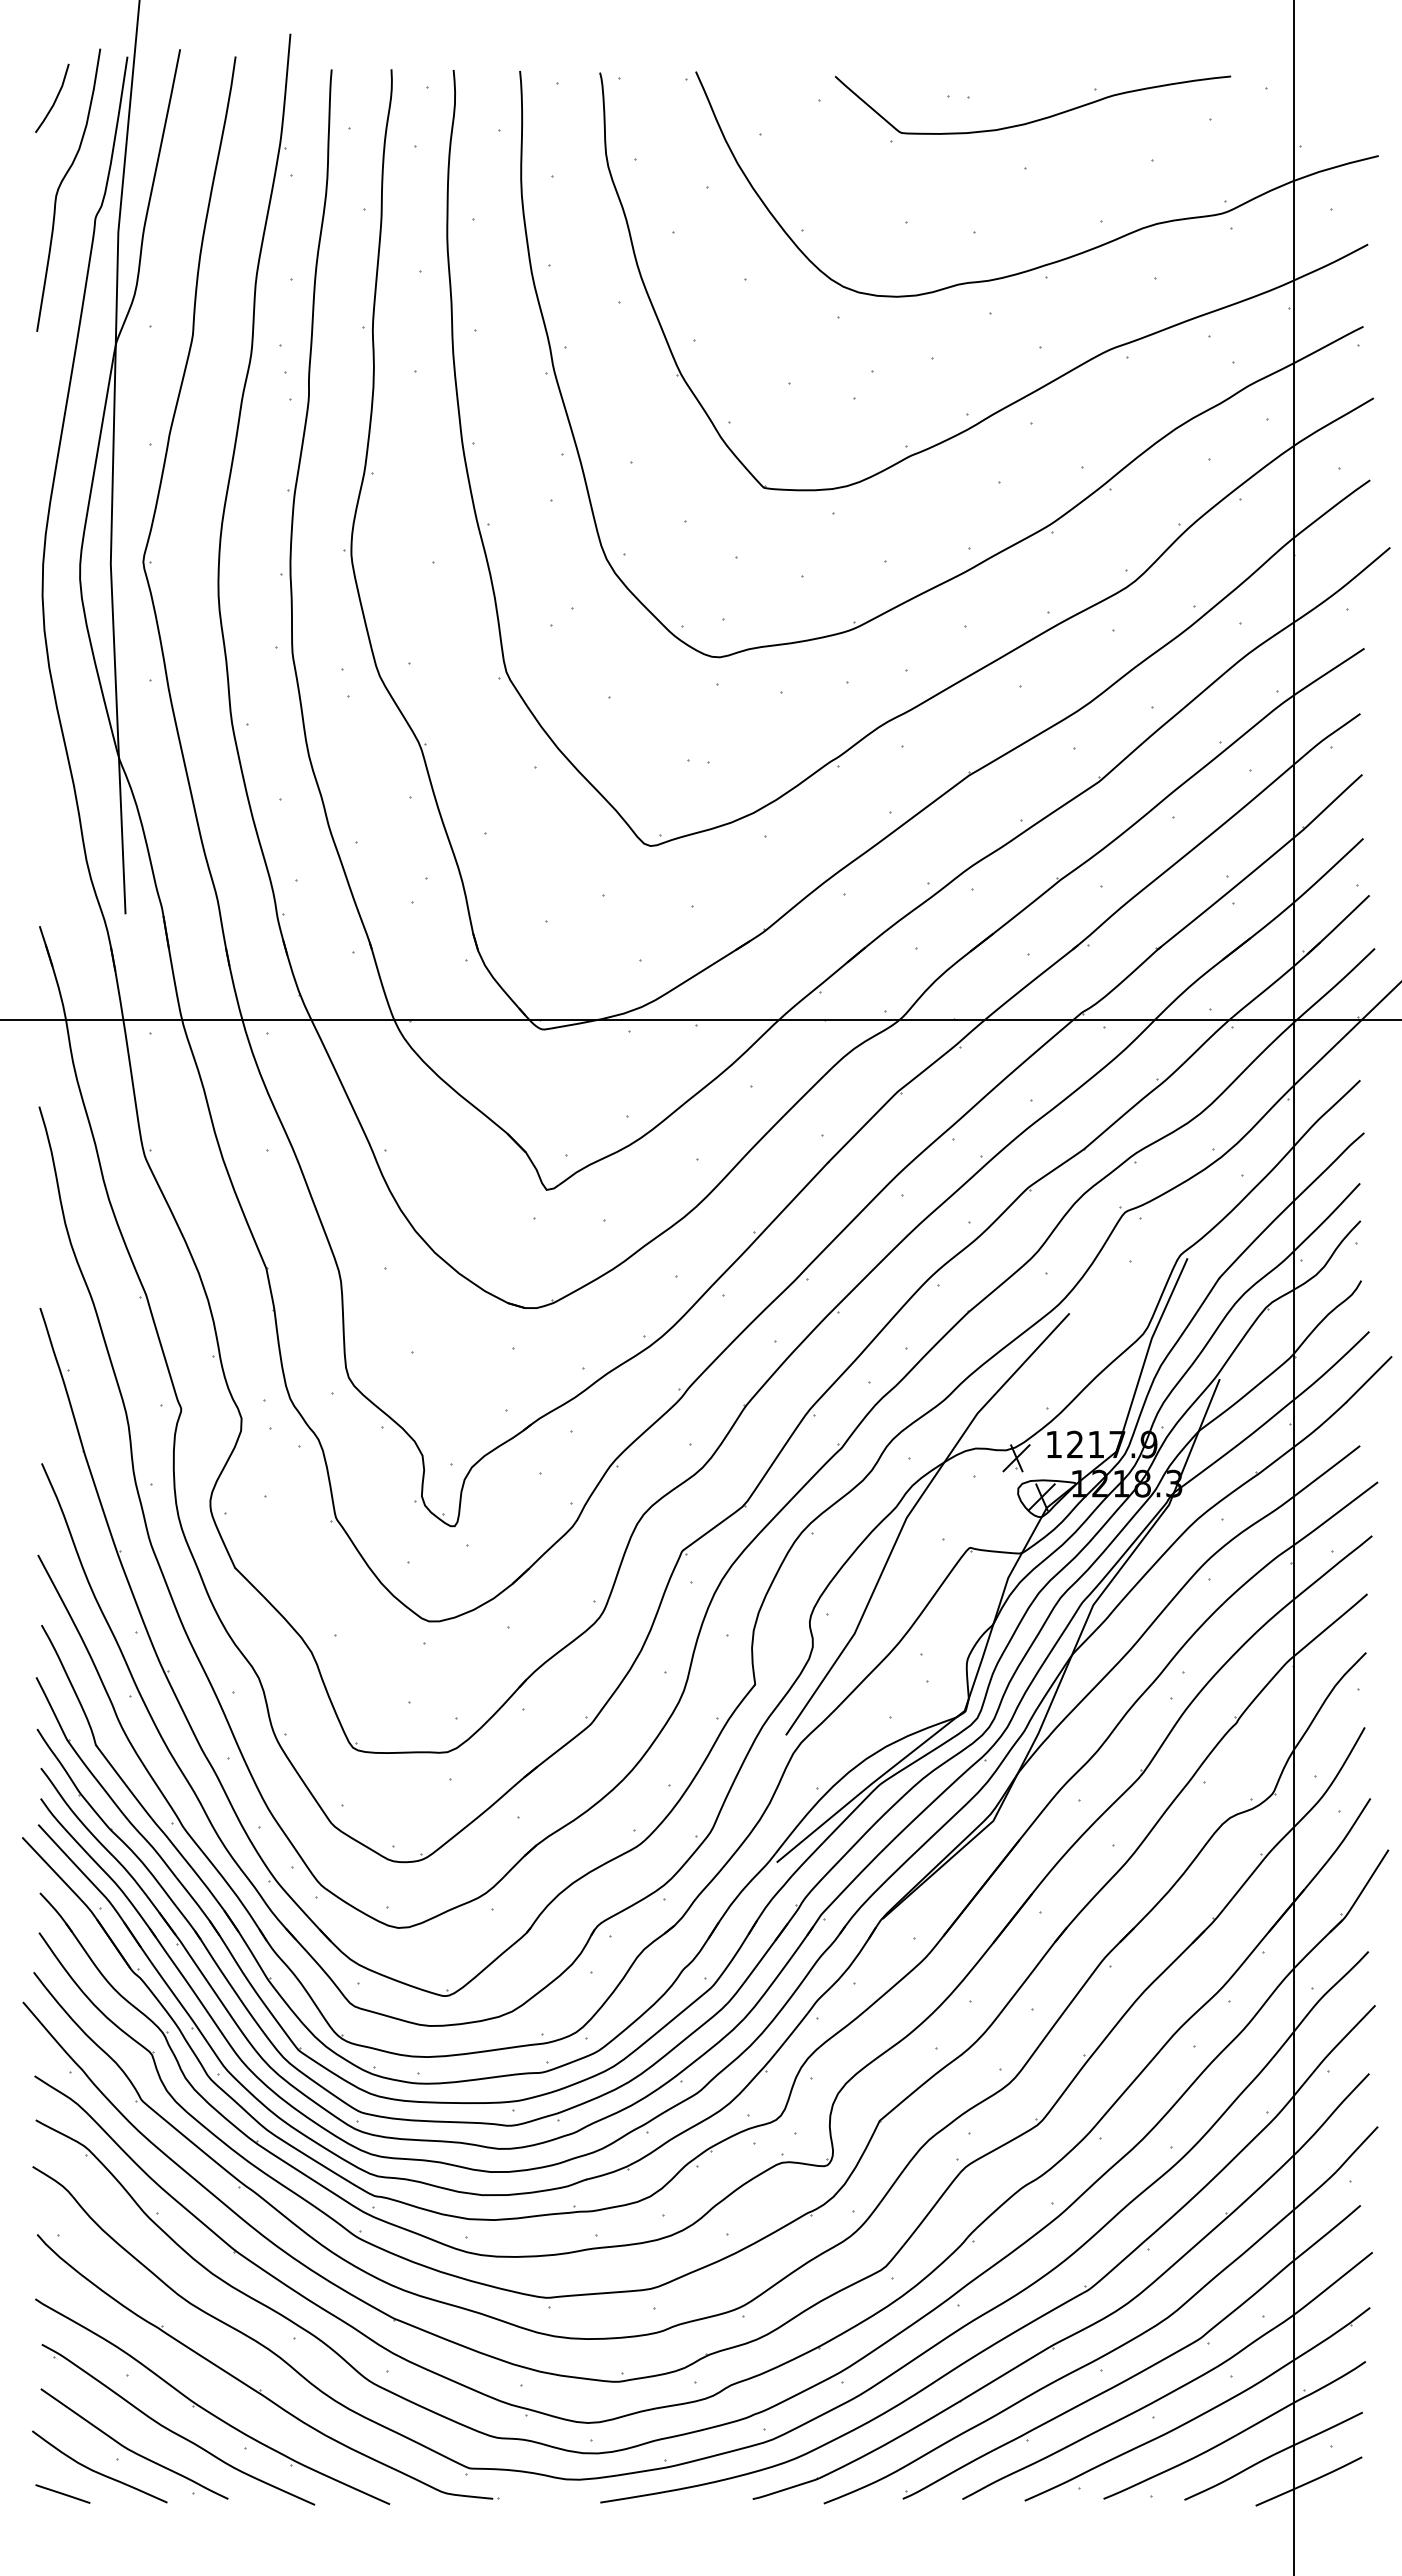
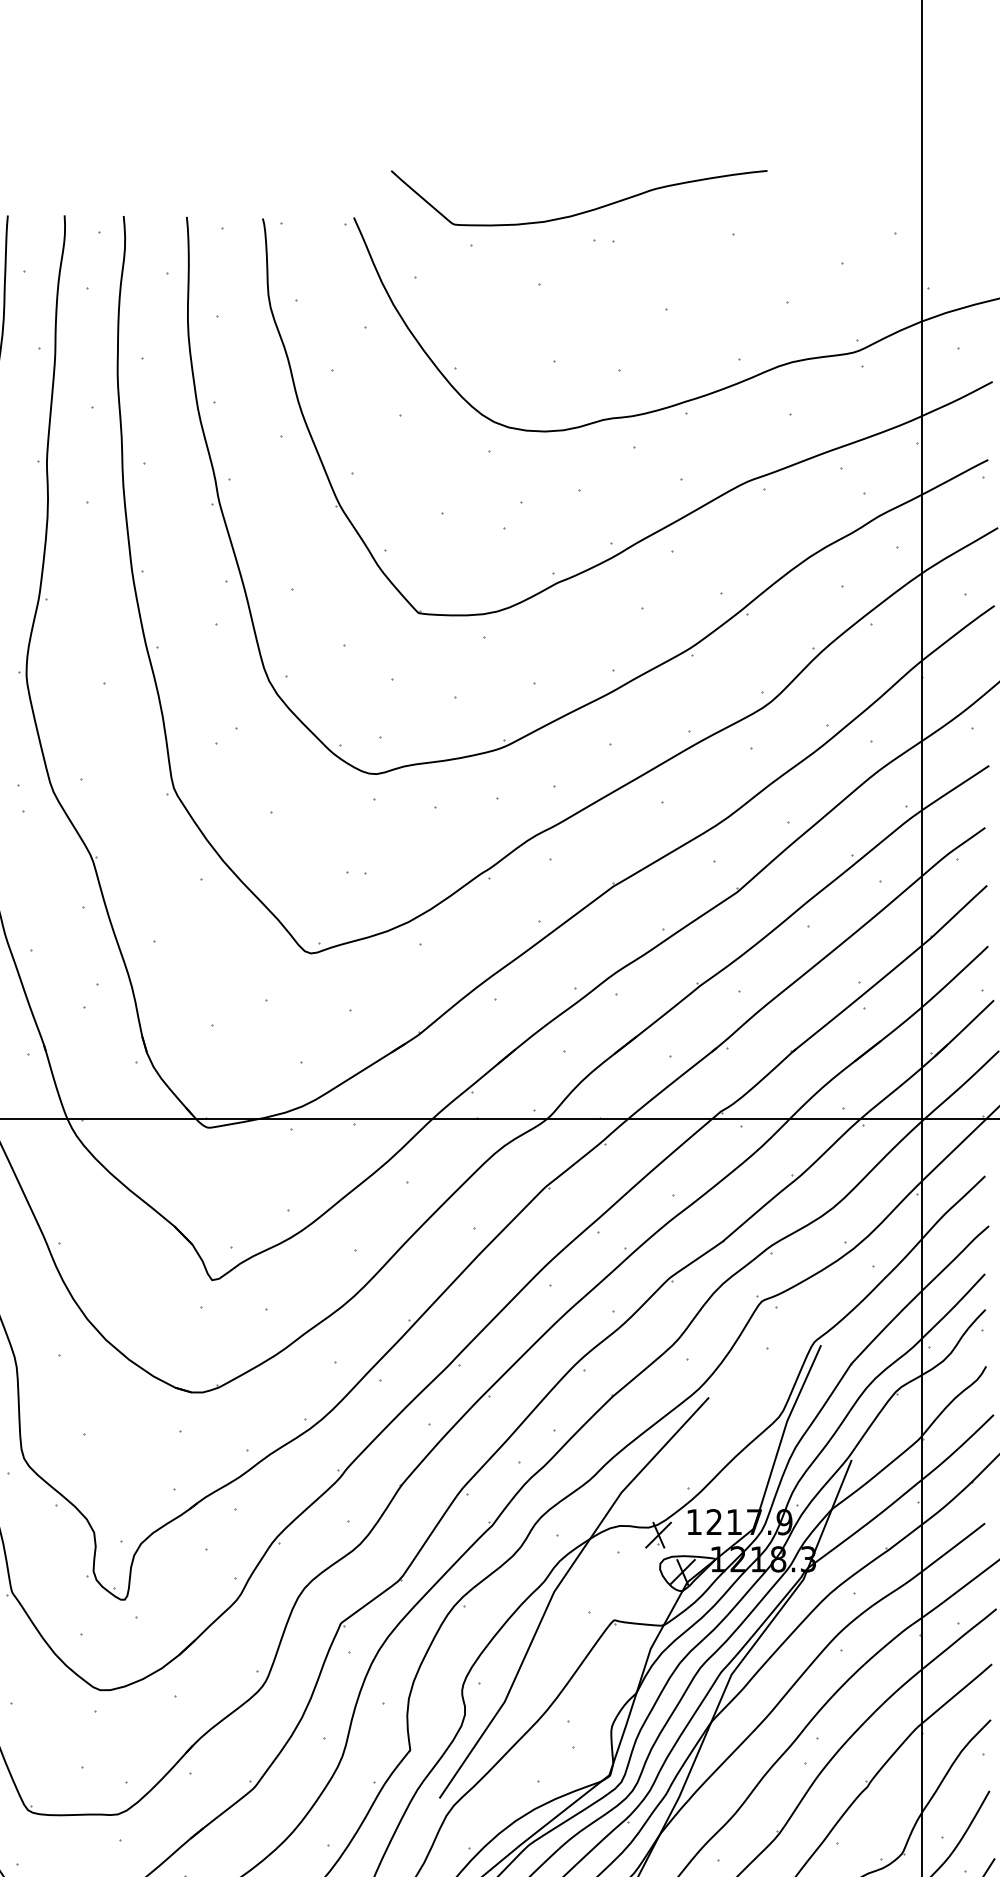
curve: (1036, 119) -> (582, 211), moved

